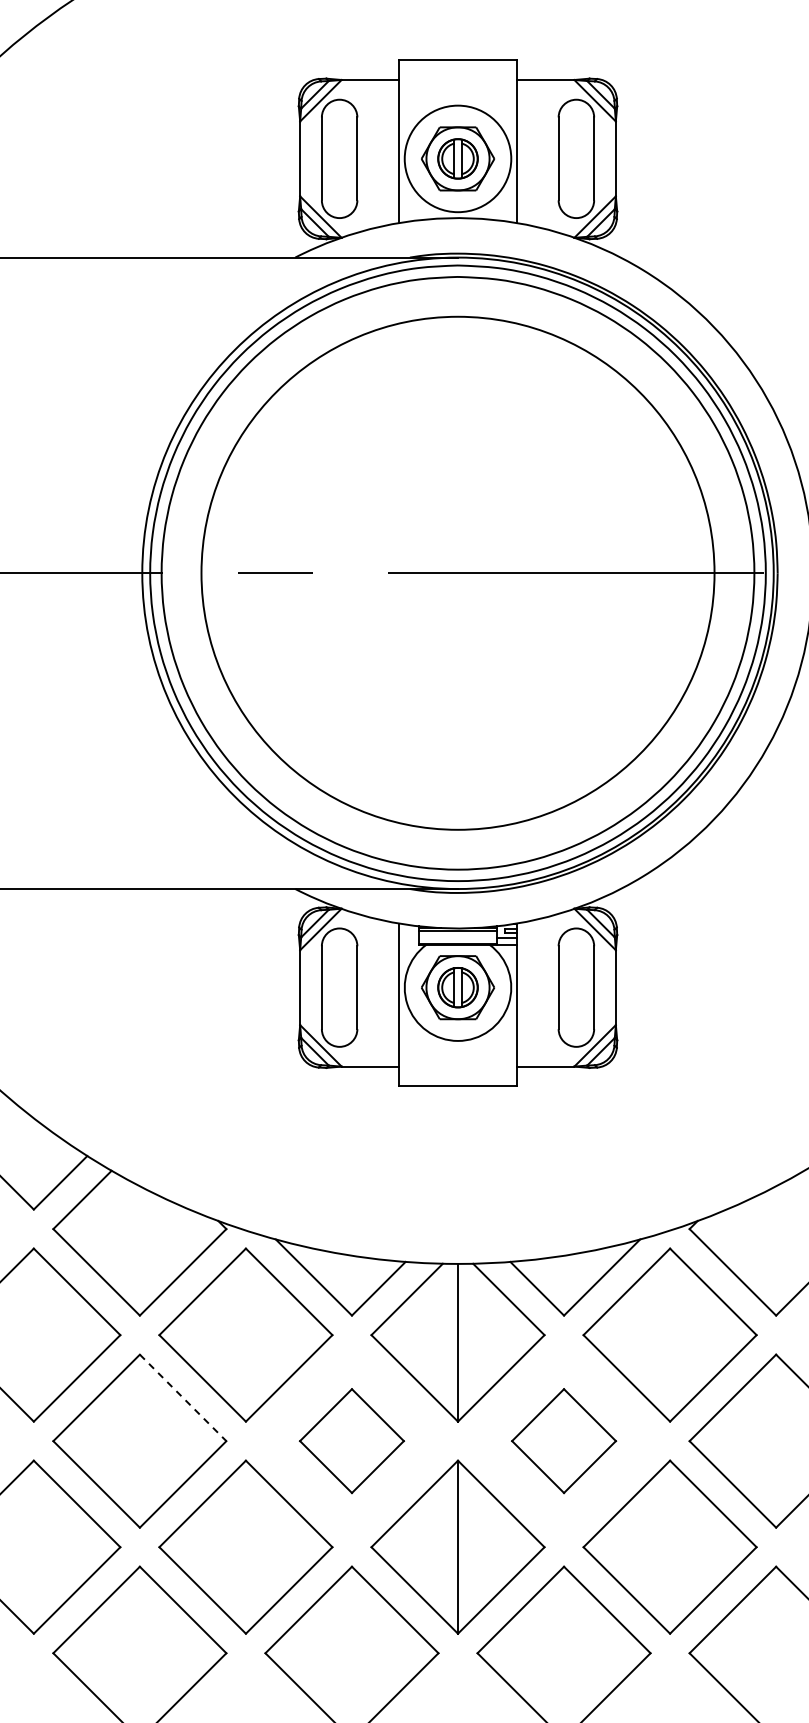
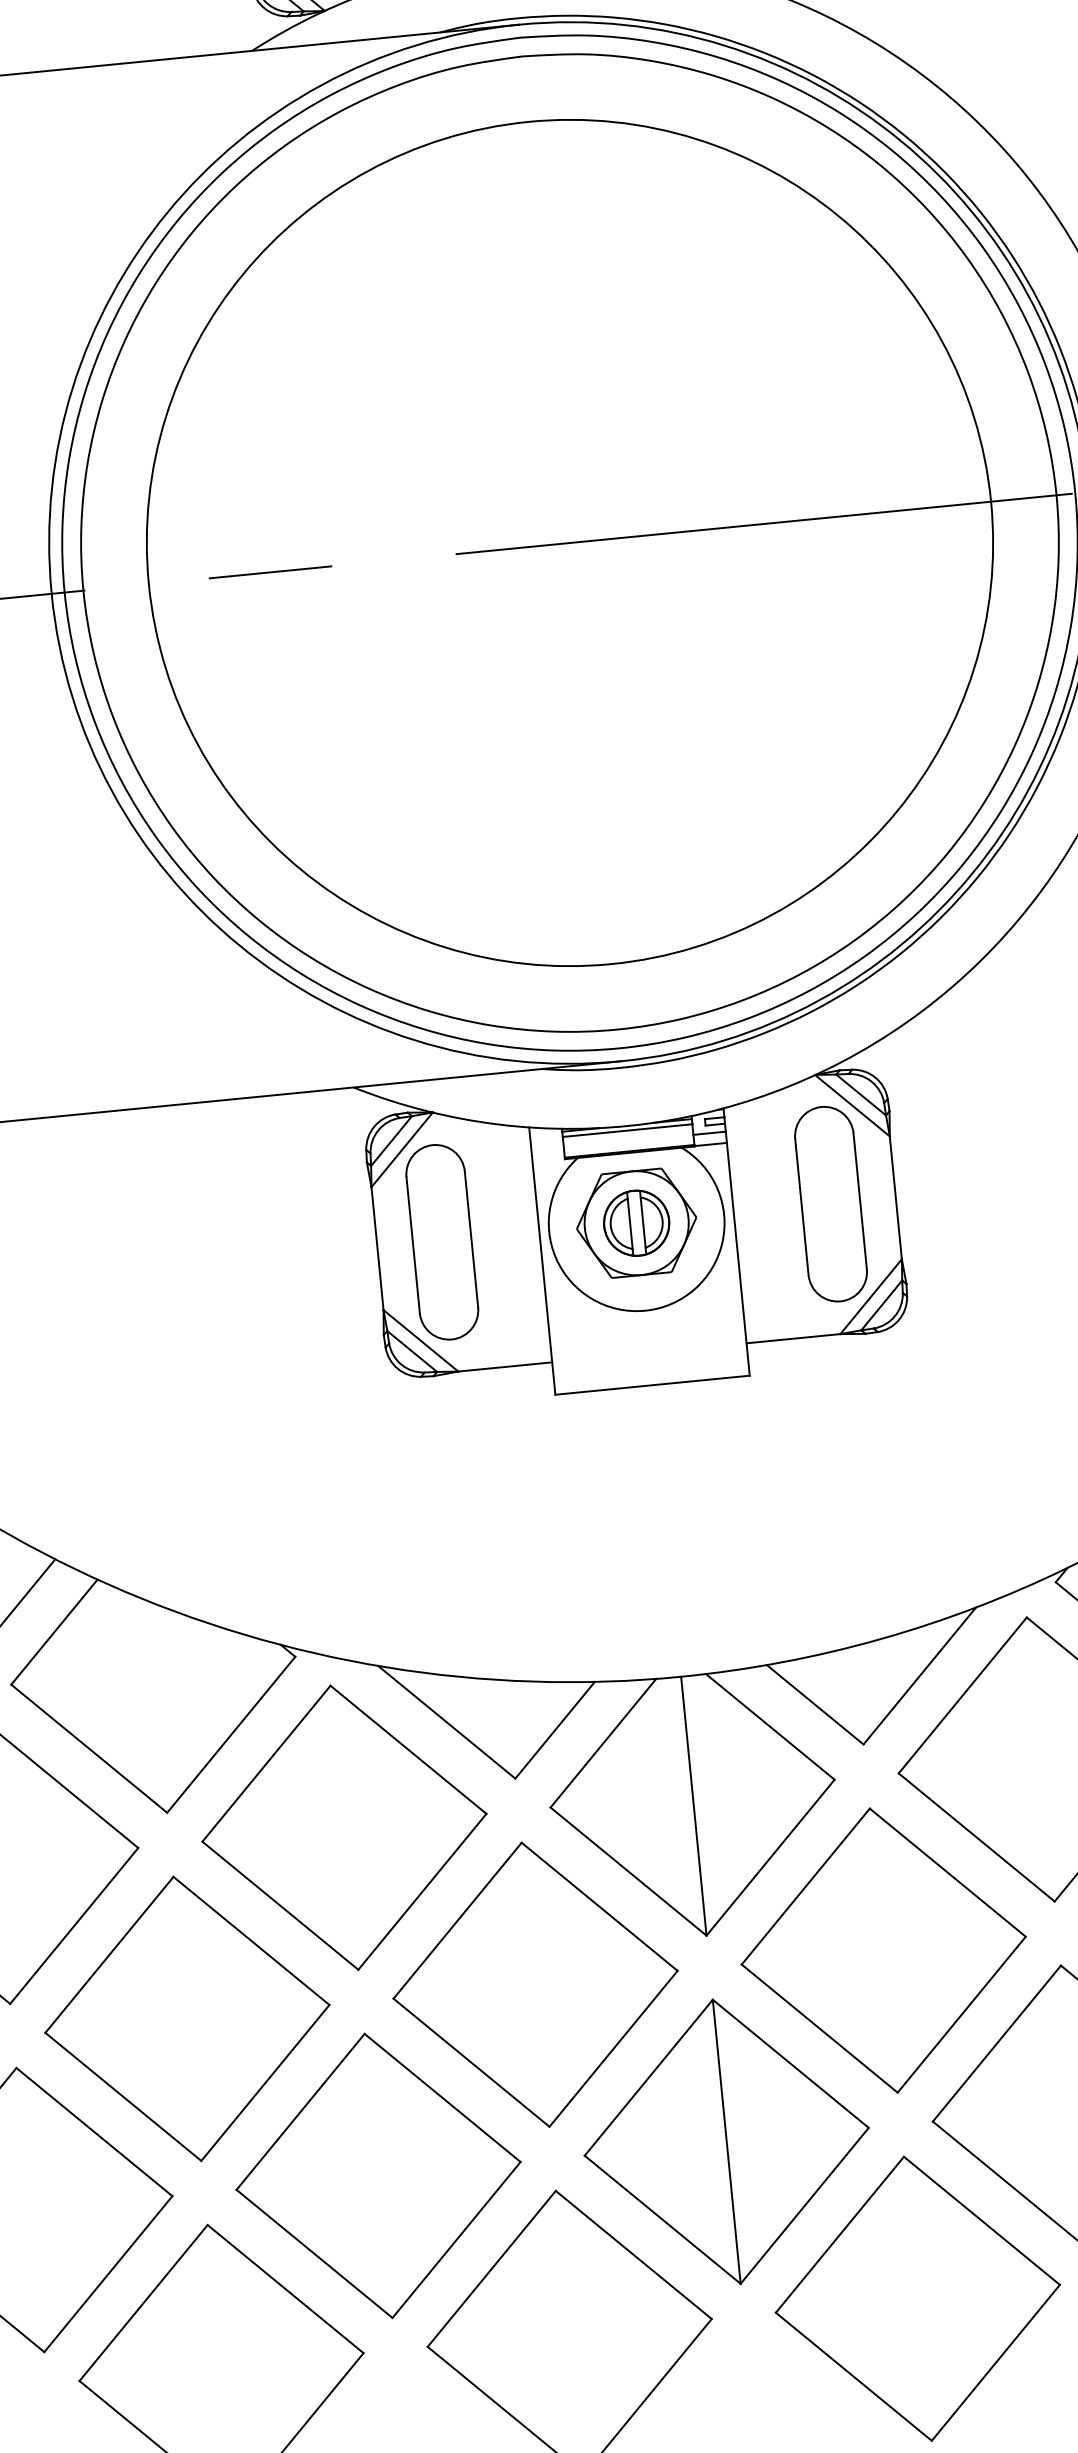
line: (183, 1398) -> (252, 1941), dashed -> solid
part: (351, 1440) -> (534, 1983), size x1.67
part: (563, 1440) -> (882, 1949), size x1.67

